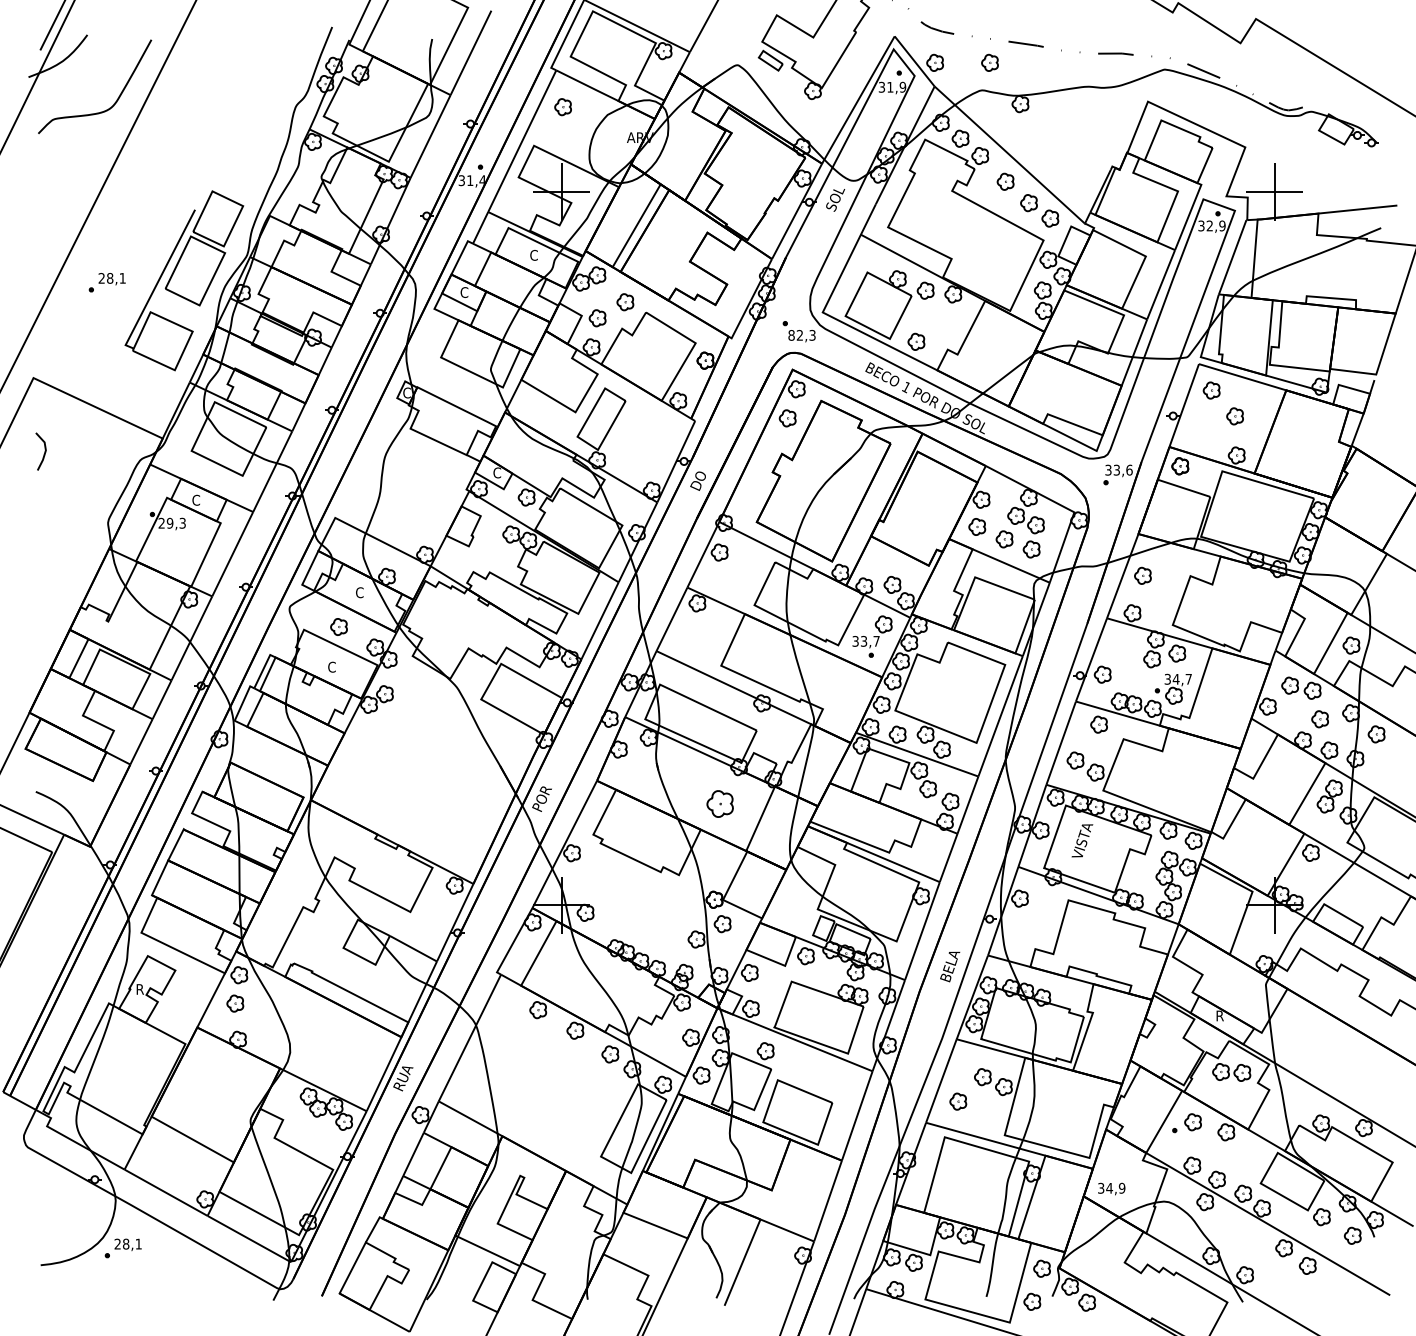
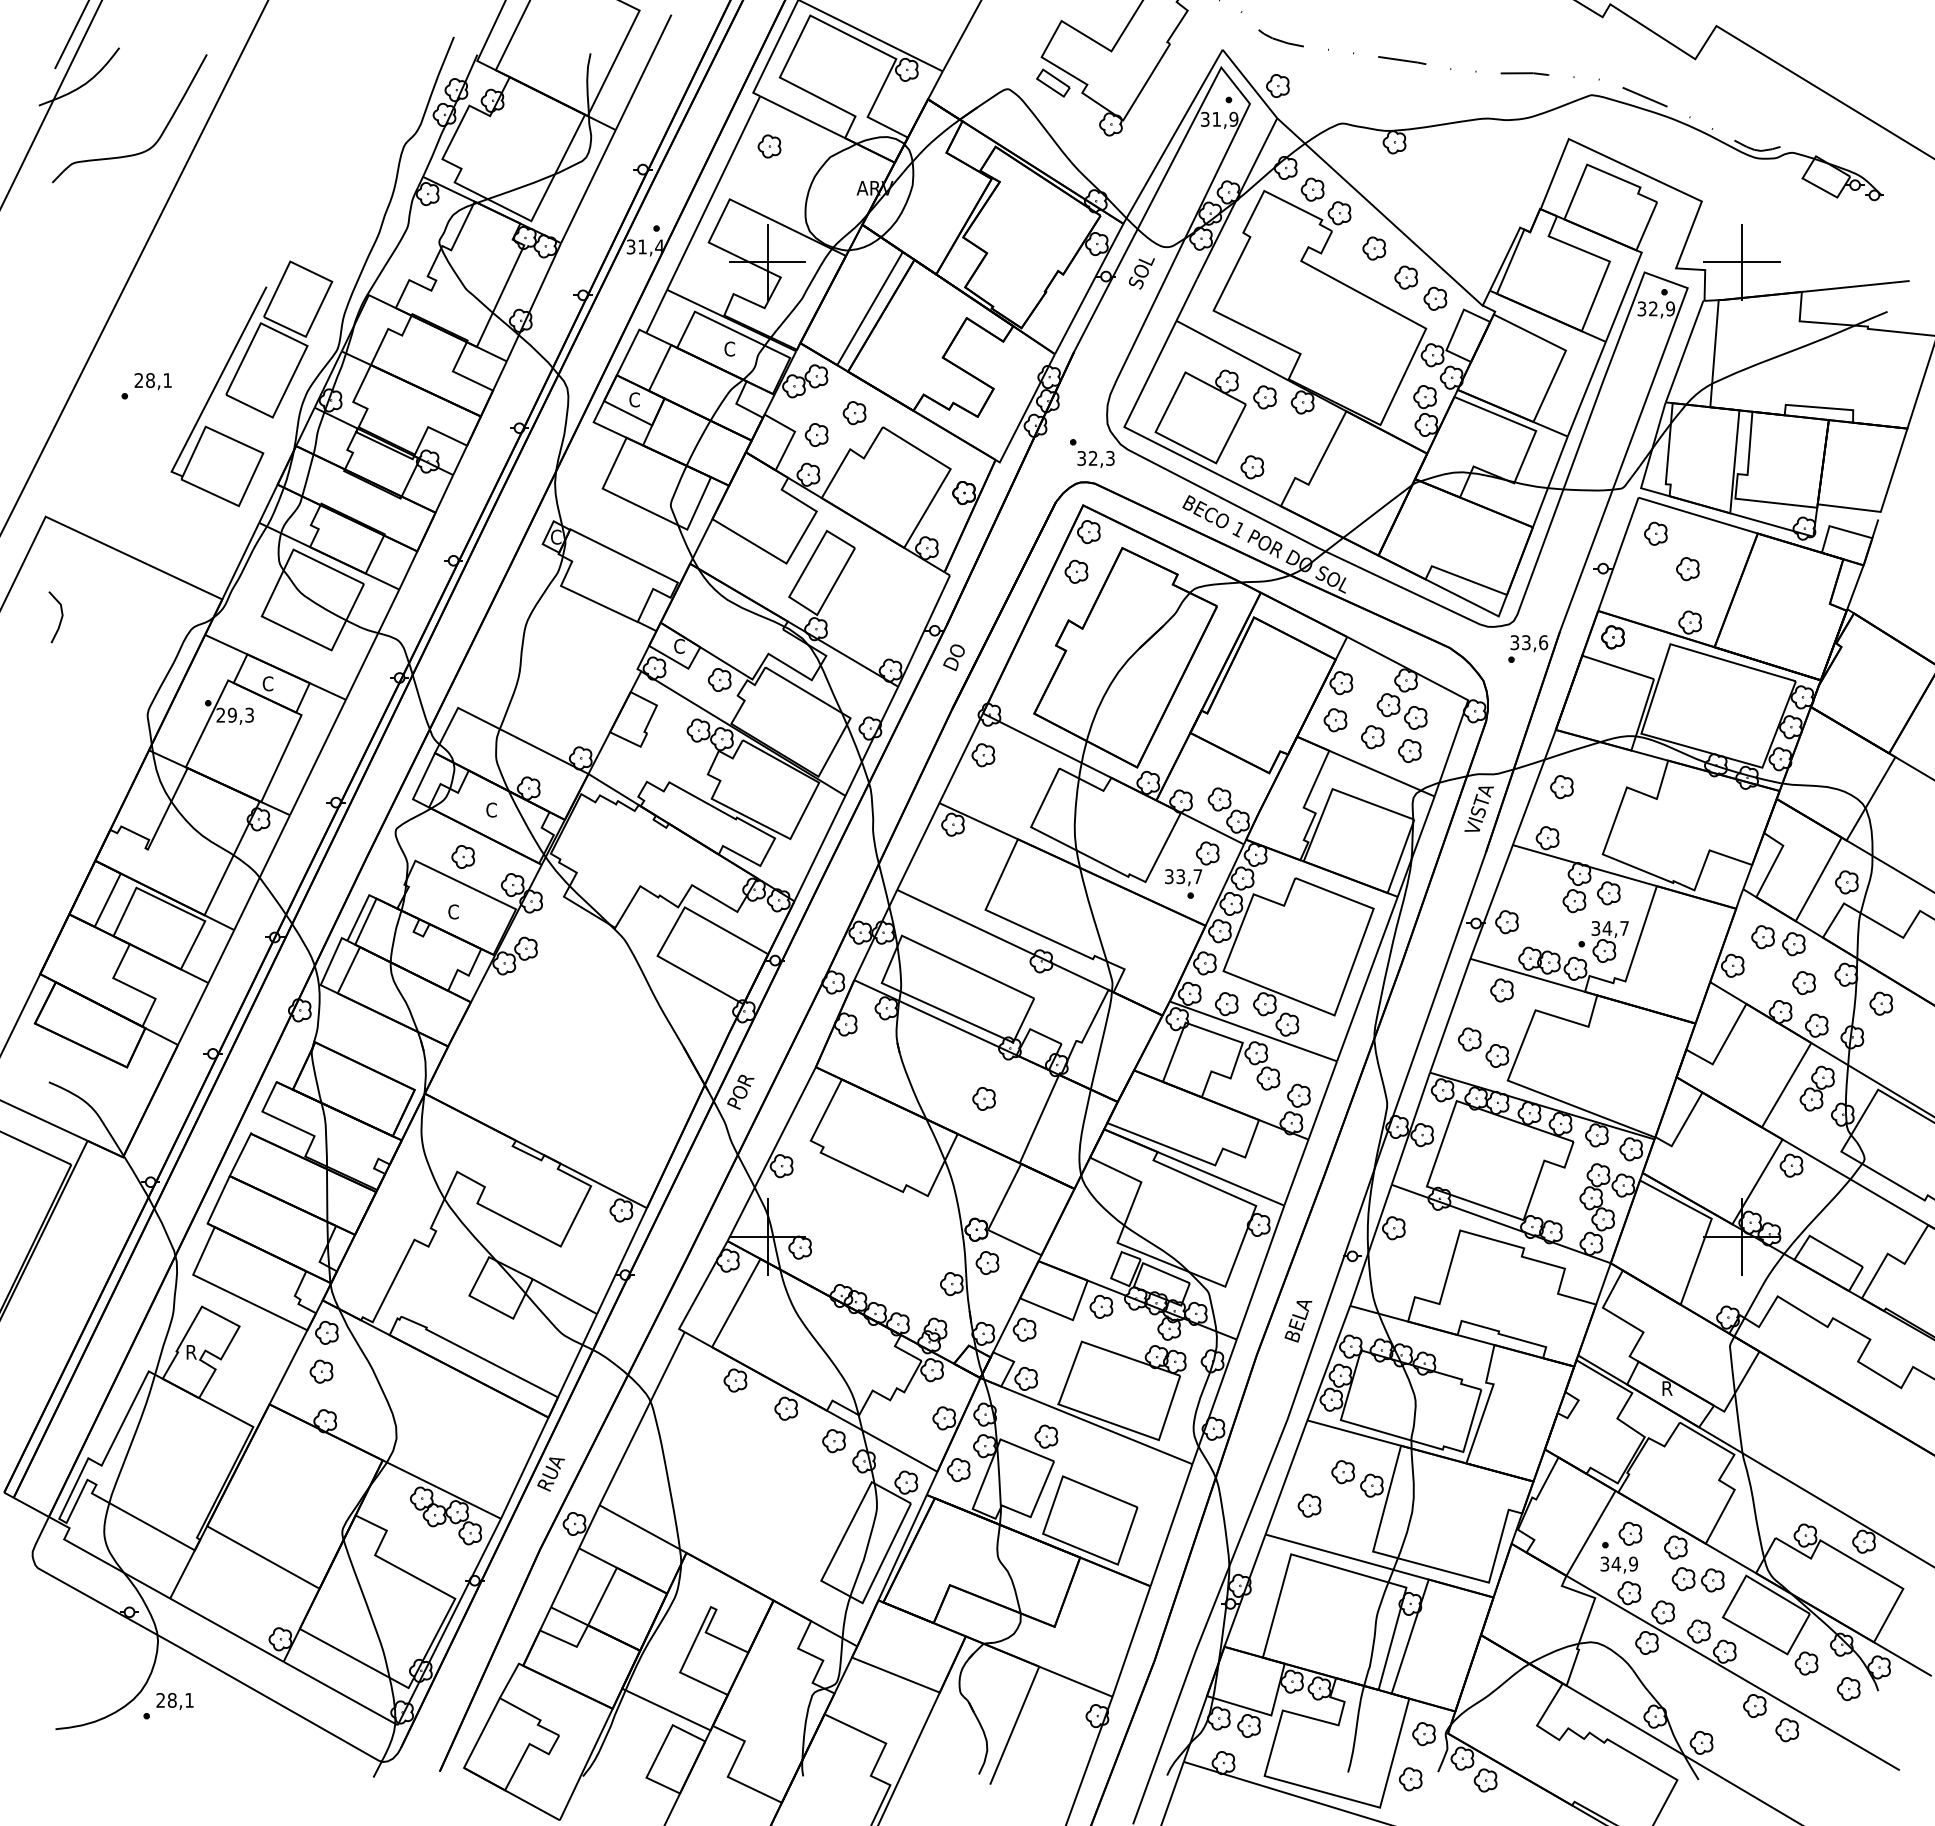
part: (989, 63) -> (1352, 86), removed
text: (791, 335) -> (1081, 458), 82,3 -> 32,3
part: (719, 803) -> (983, 1098), size x0.62
text: (1081, 840) -> (1478, 808), moved
part: (1231, 1072) -> (1697, 1579), moved
text: (1111, 1188) -> (1618, 1564), moved

